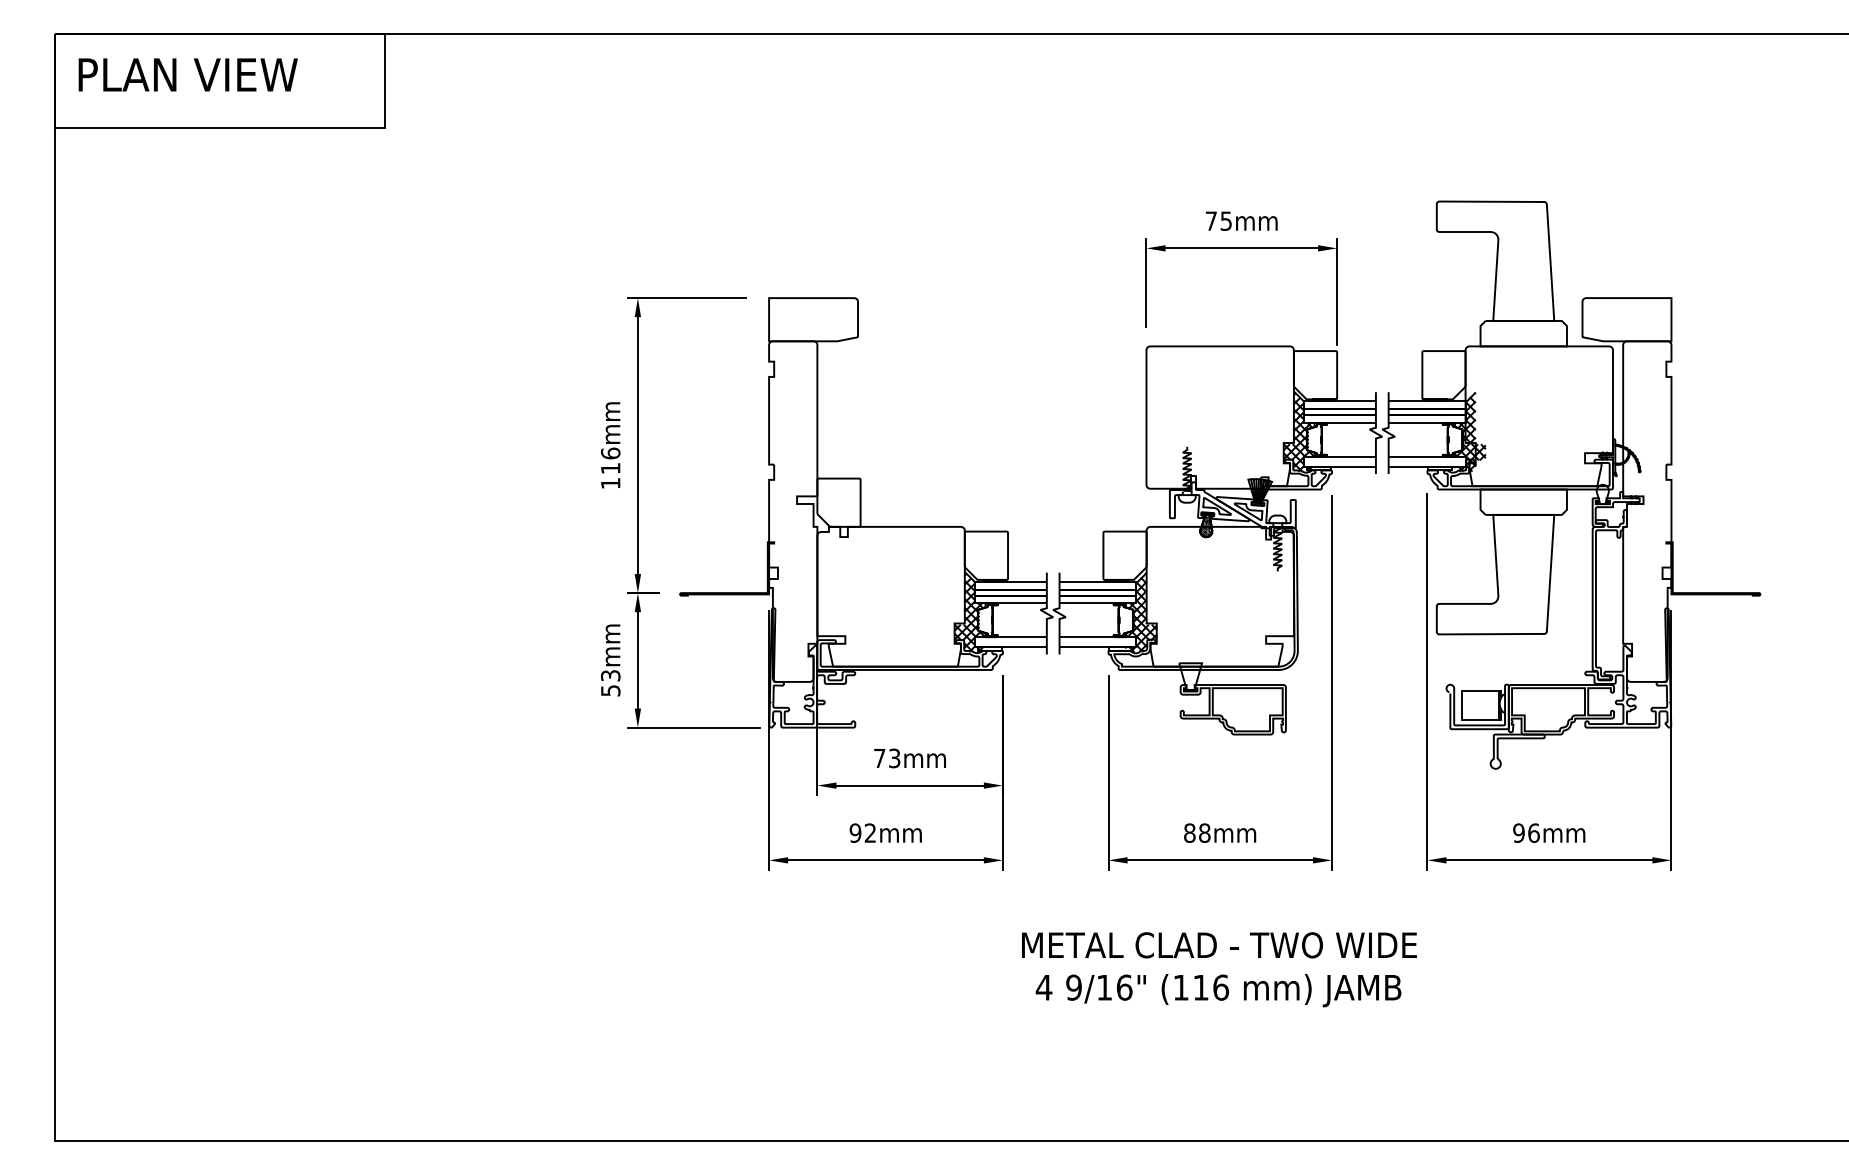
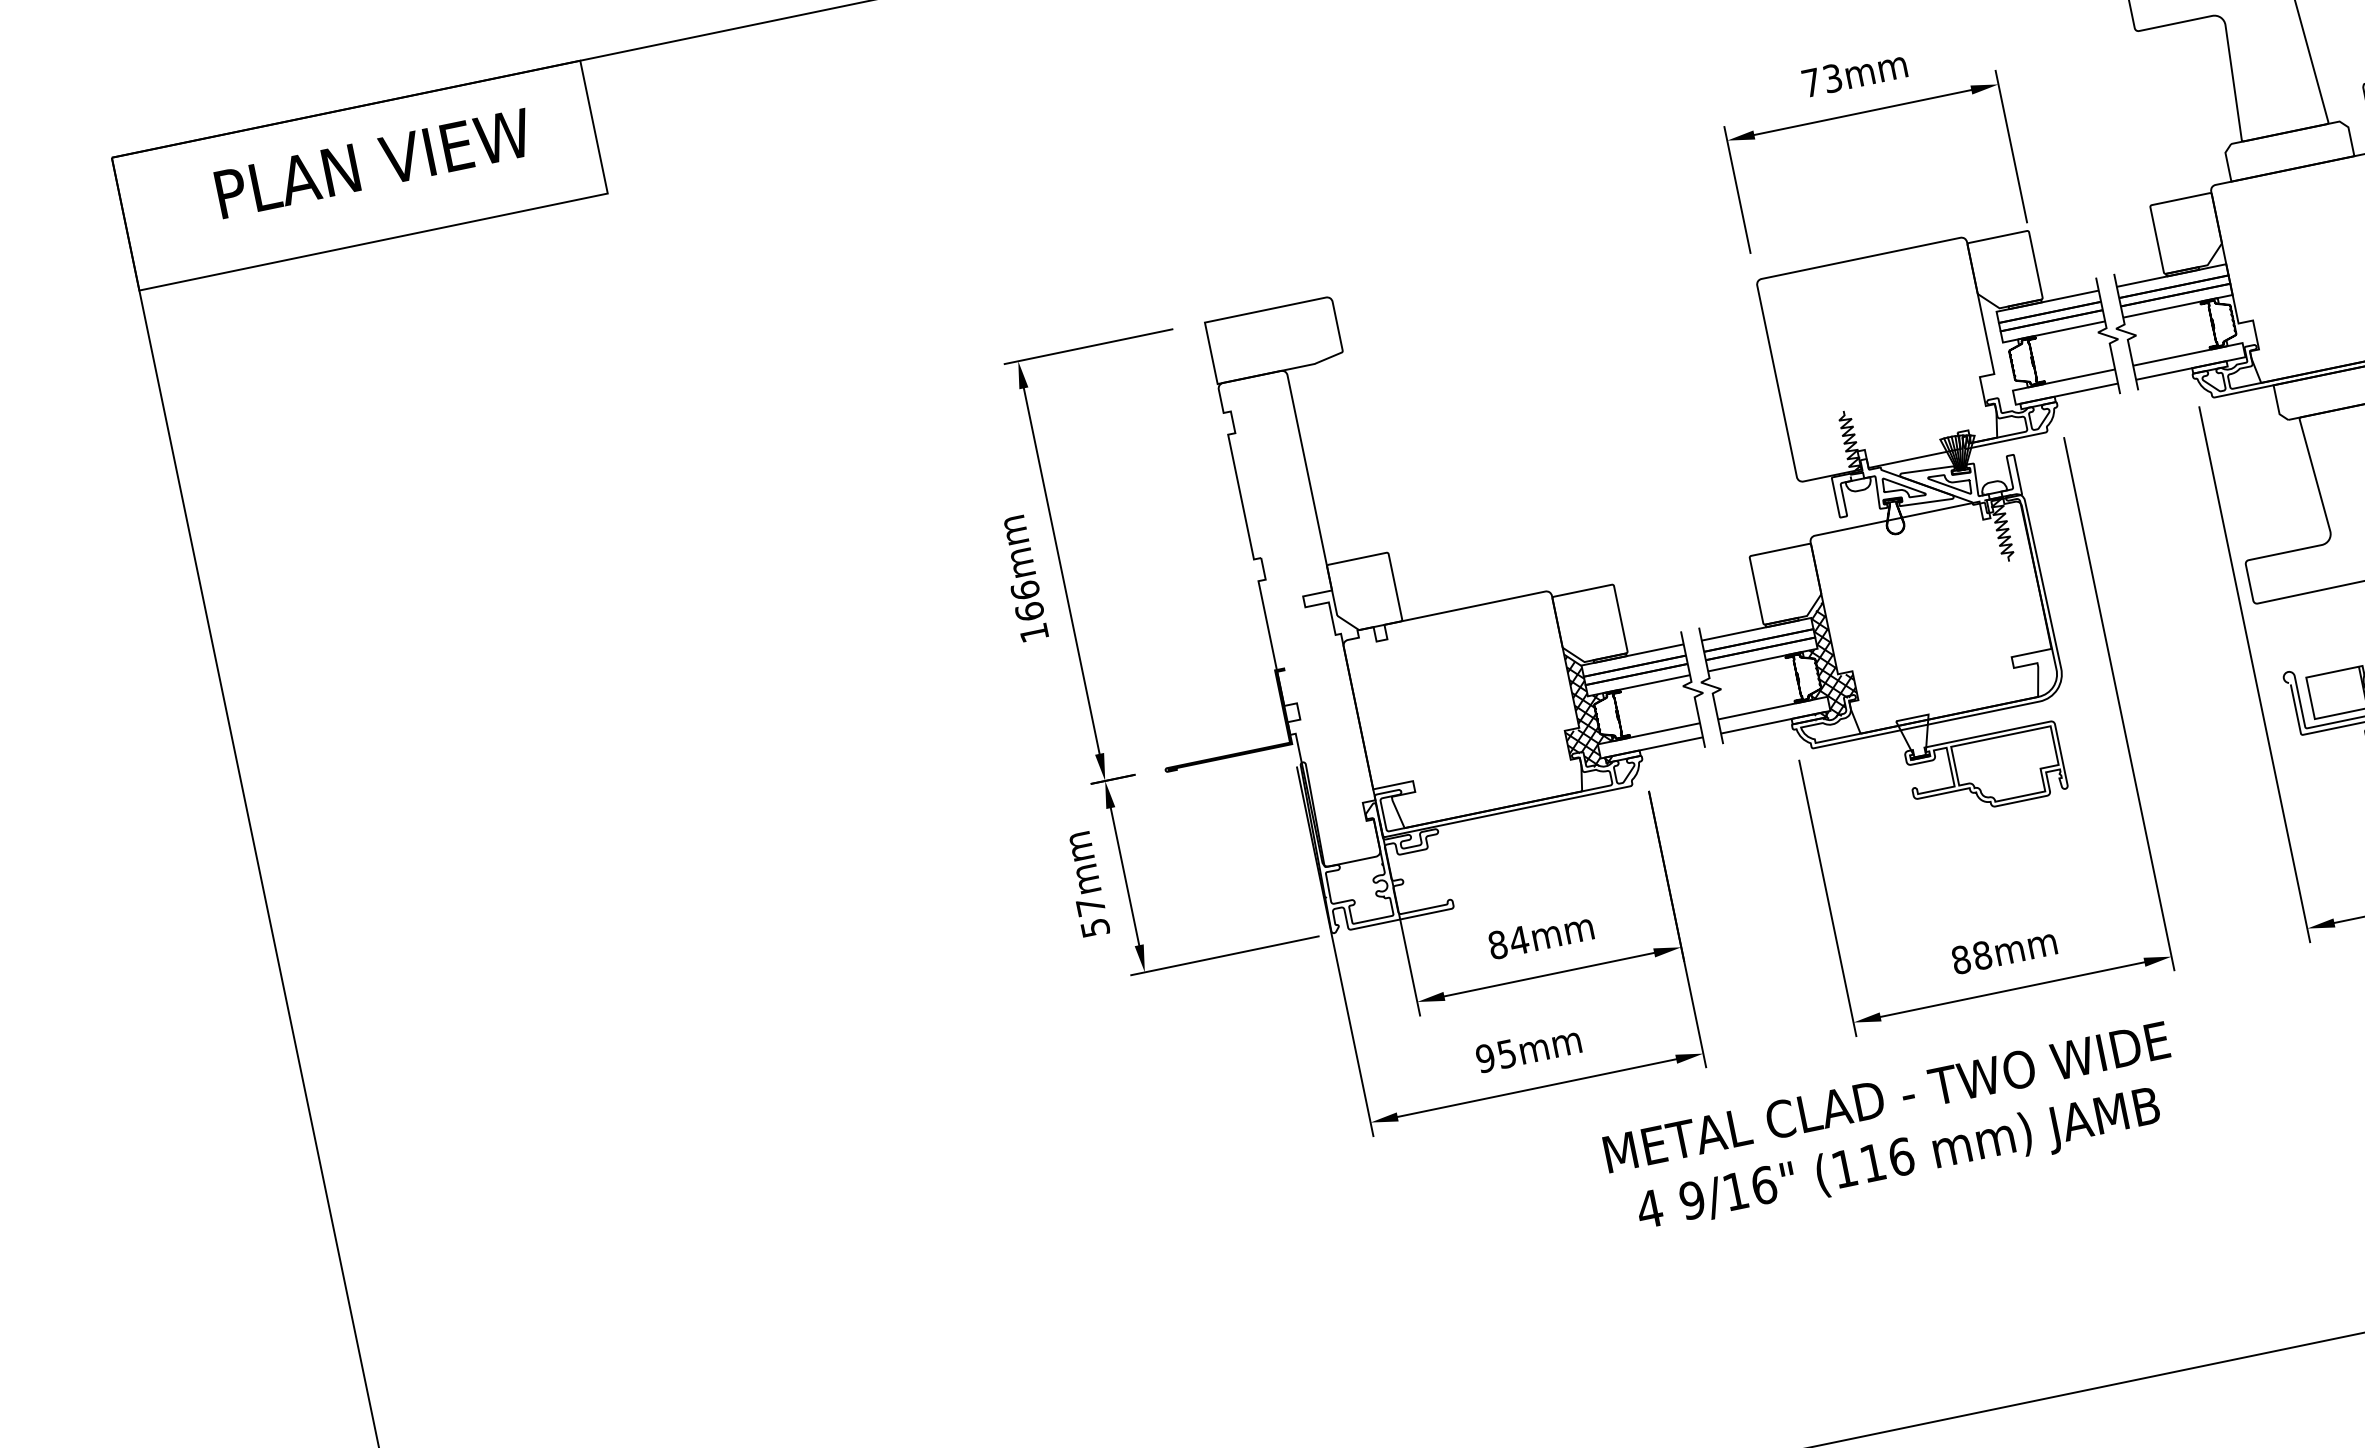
text: (187, 74) -> (372, 163), moved
text: (1226, 220) -> (1832, 77), 75mm -> 73mm
hatch: (1300, 431) -> (2000, 355), removed
hatch: (1468, 431) -> (2239, 306), removed
text: (610, 468) -> (1029, 611), 116mm -> 166mm
hatch: (1205, 525) -> (1892, 517), removed
text: (610, 675) -> (1090, 906), 53mm -> 57mm
text: (886, 758) -> (1507, 943), 73mm -> 84mm
text: (869, 832) -> (1505, 1053), 92mm -> 95mm
text: (1219, 969) -> (1893, 1131), moved

